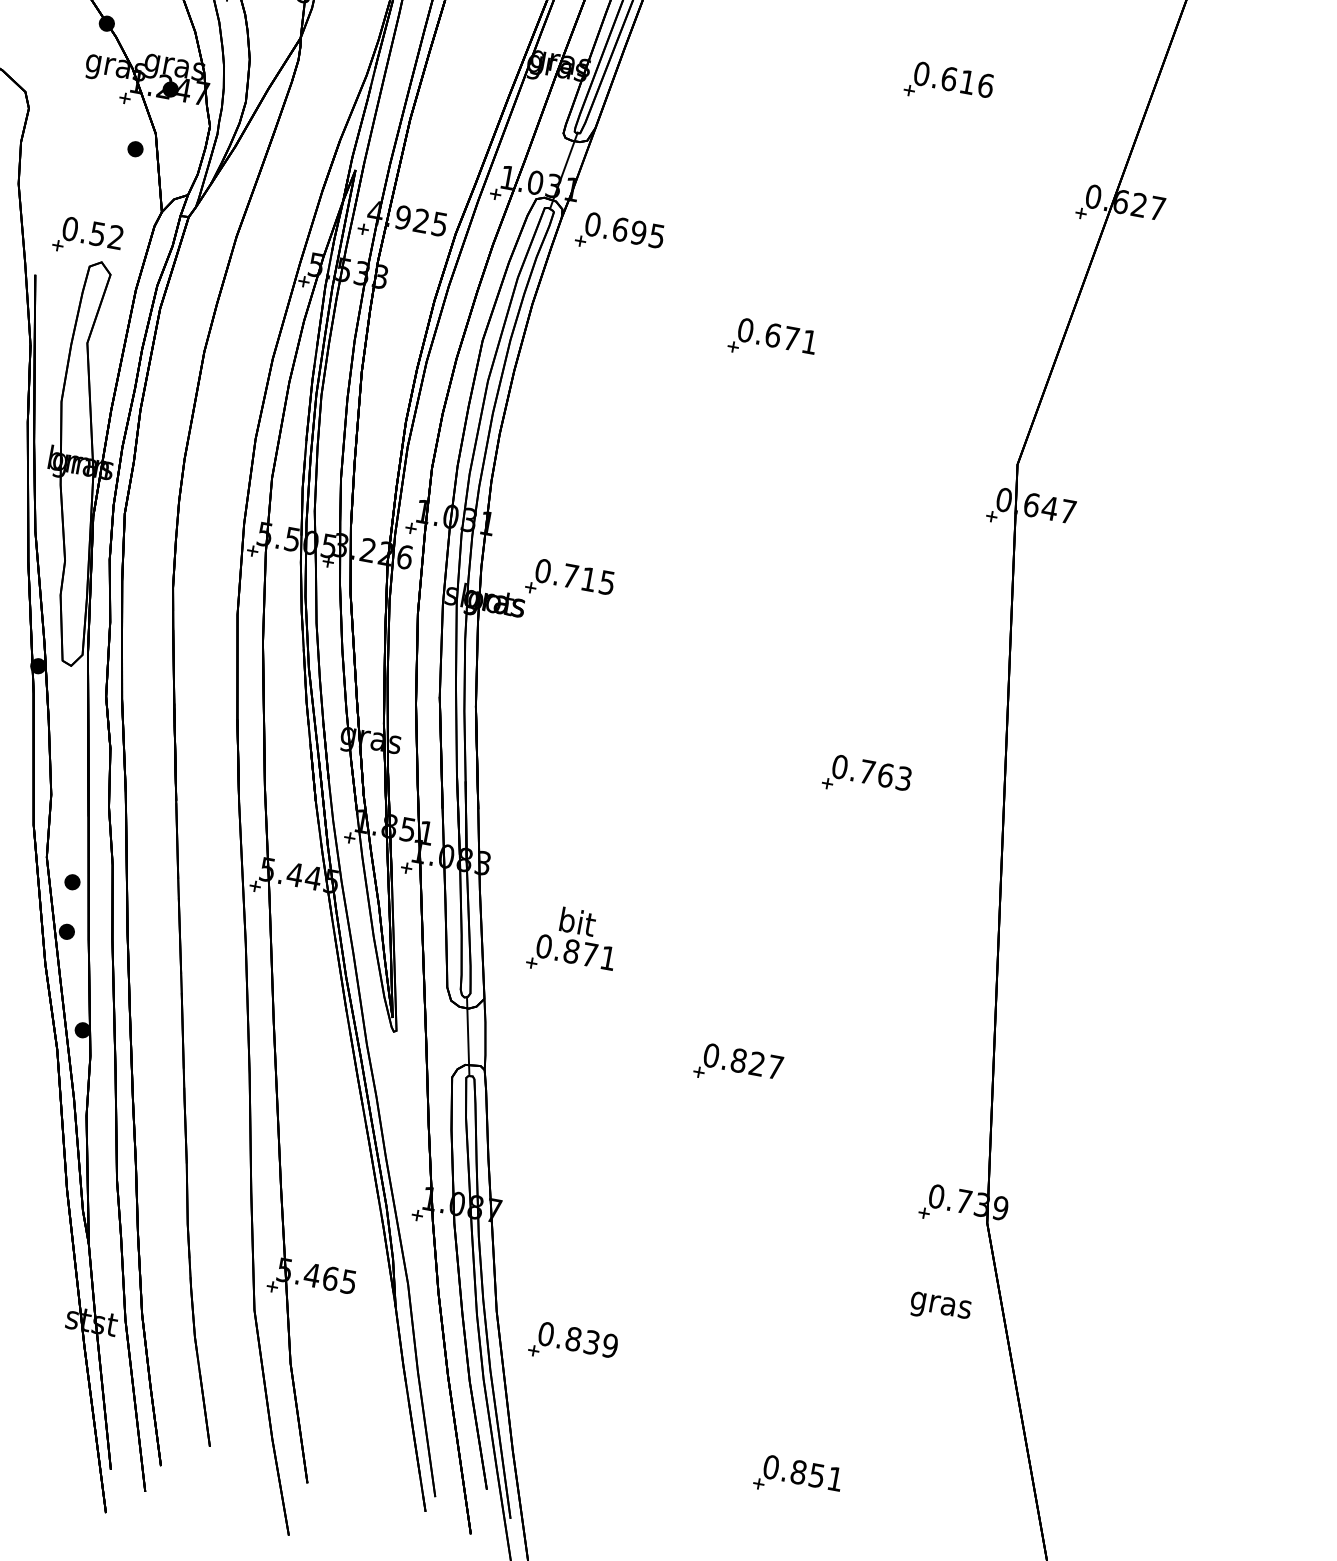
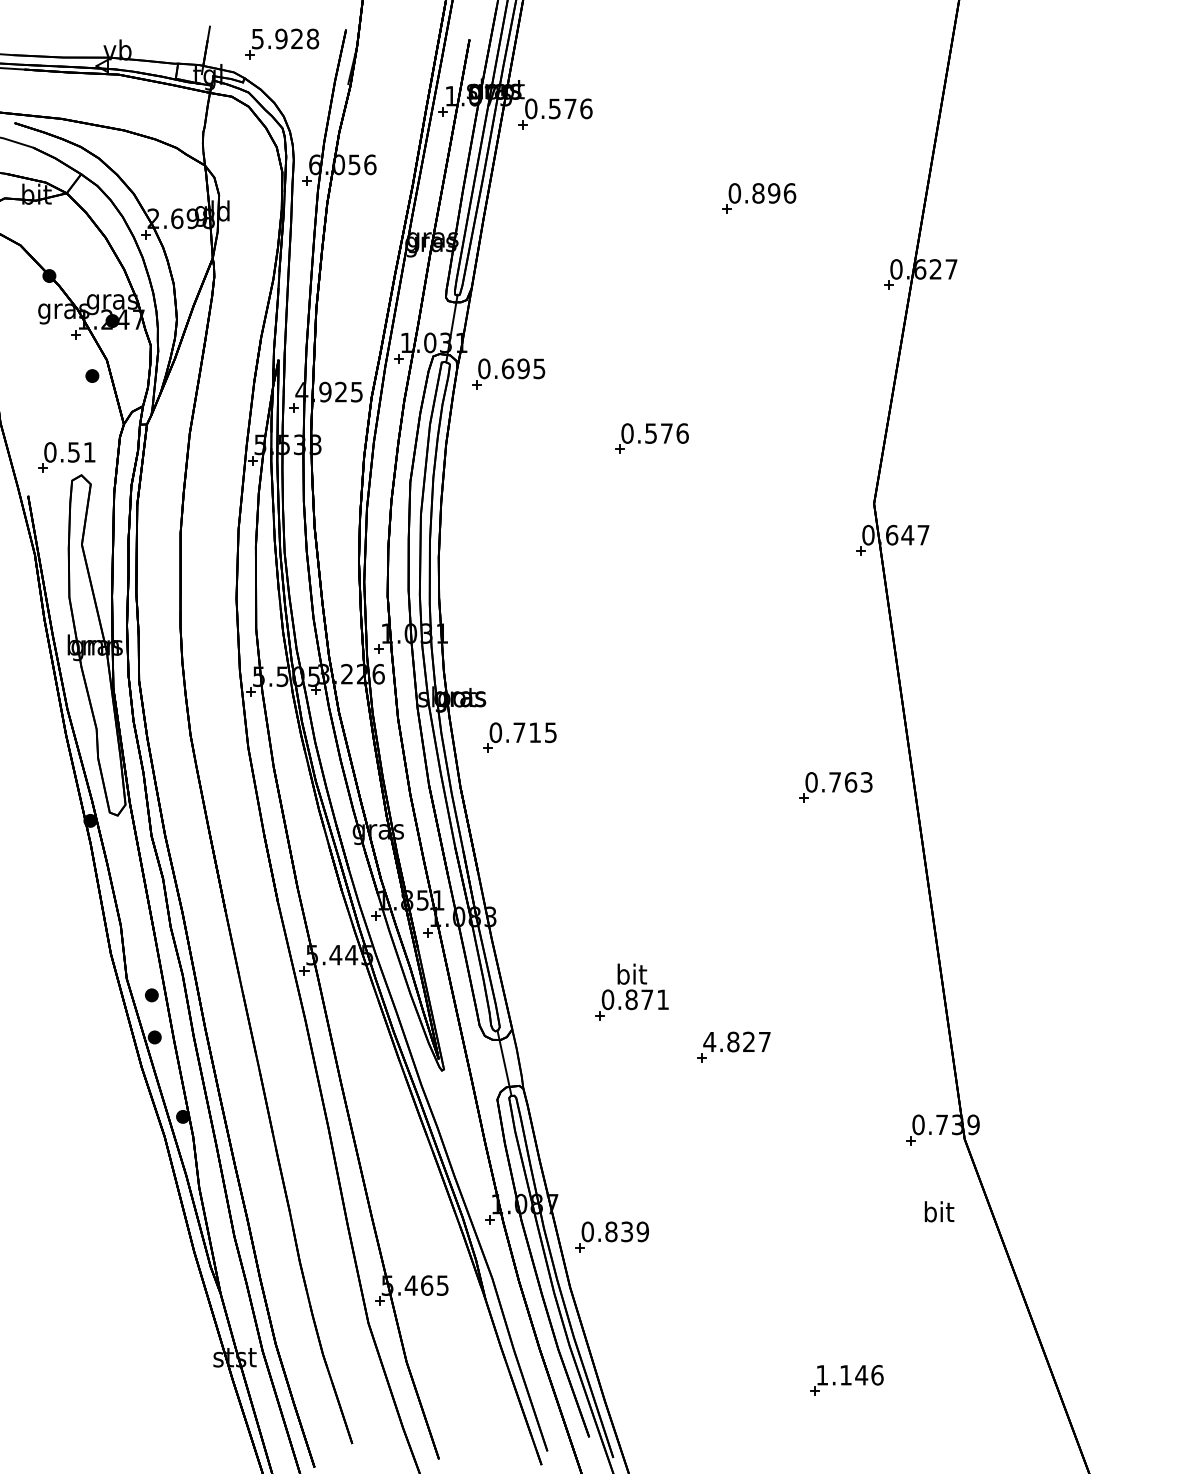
text: (958, 80) -> (766, 193), 0.616 -> 0.896
text: (115, 237) -> (89, 452), 0.52 -> 0.51
text: (791, 338) -> (666, 433), 0.671 -> 0.576
part: (569, 581) -> (519, 737), moved
part: (866, 778) -> (835, 787), moved
part: (573, 941) -> (631, 991), moved
text: (711, 1054) -> (709, 1041), 0.827 -> 4.827
text: (940, 1305) -> (938, 1214), gras -> bit
part: (572, 1344) -> (611, 1236), moved
text: (802, 1473) -> (849, 1375), 0.851 -> 1.146

